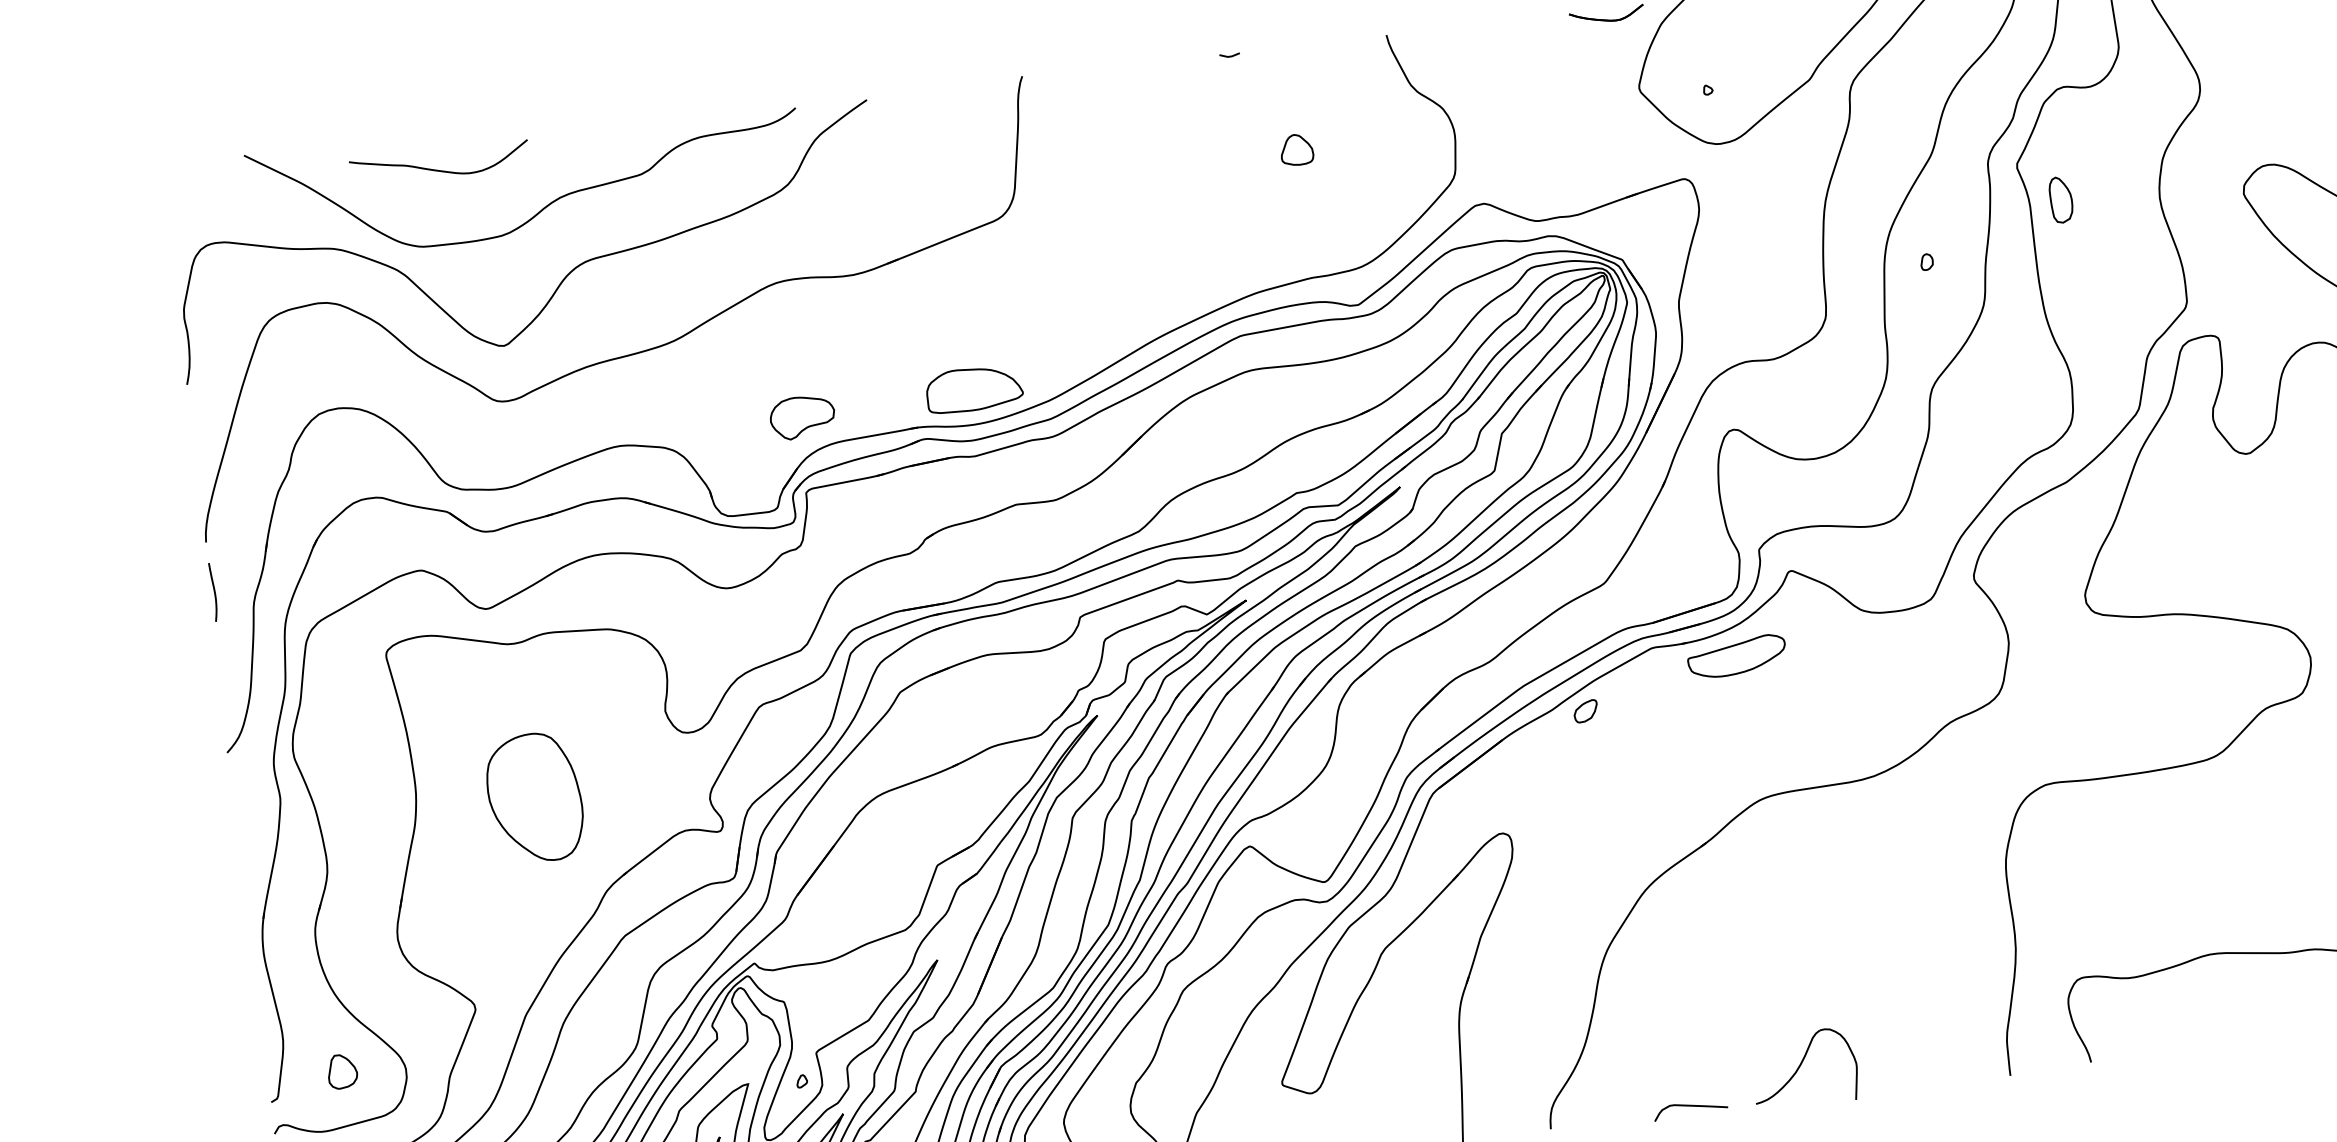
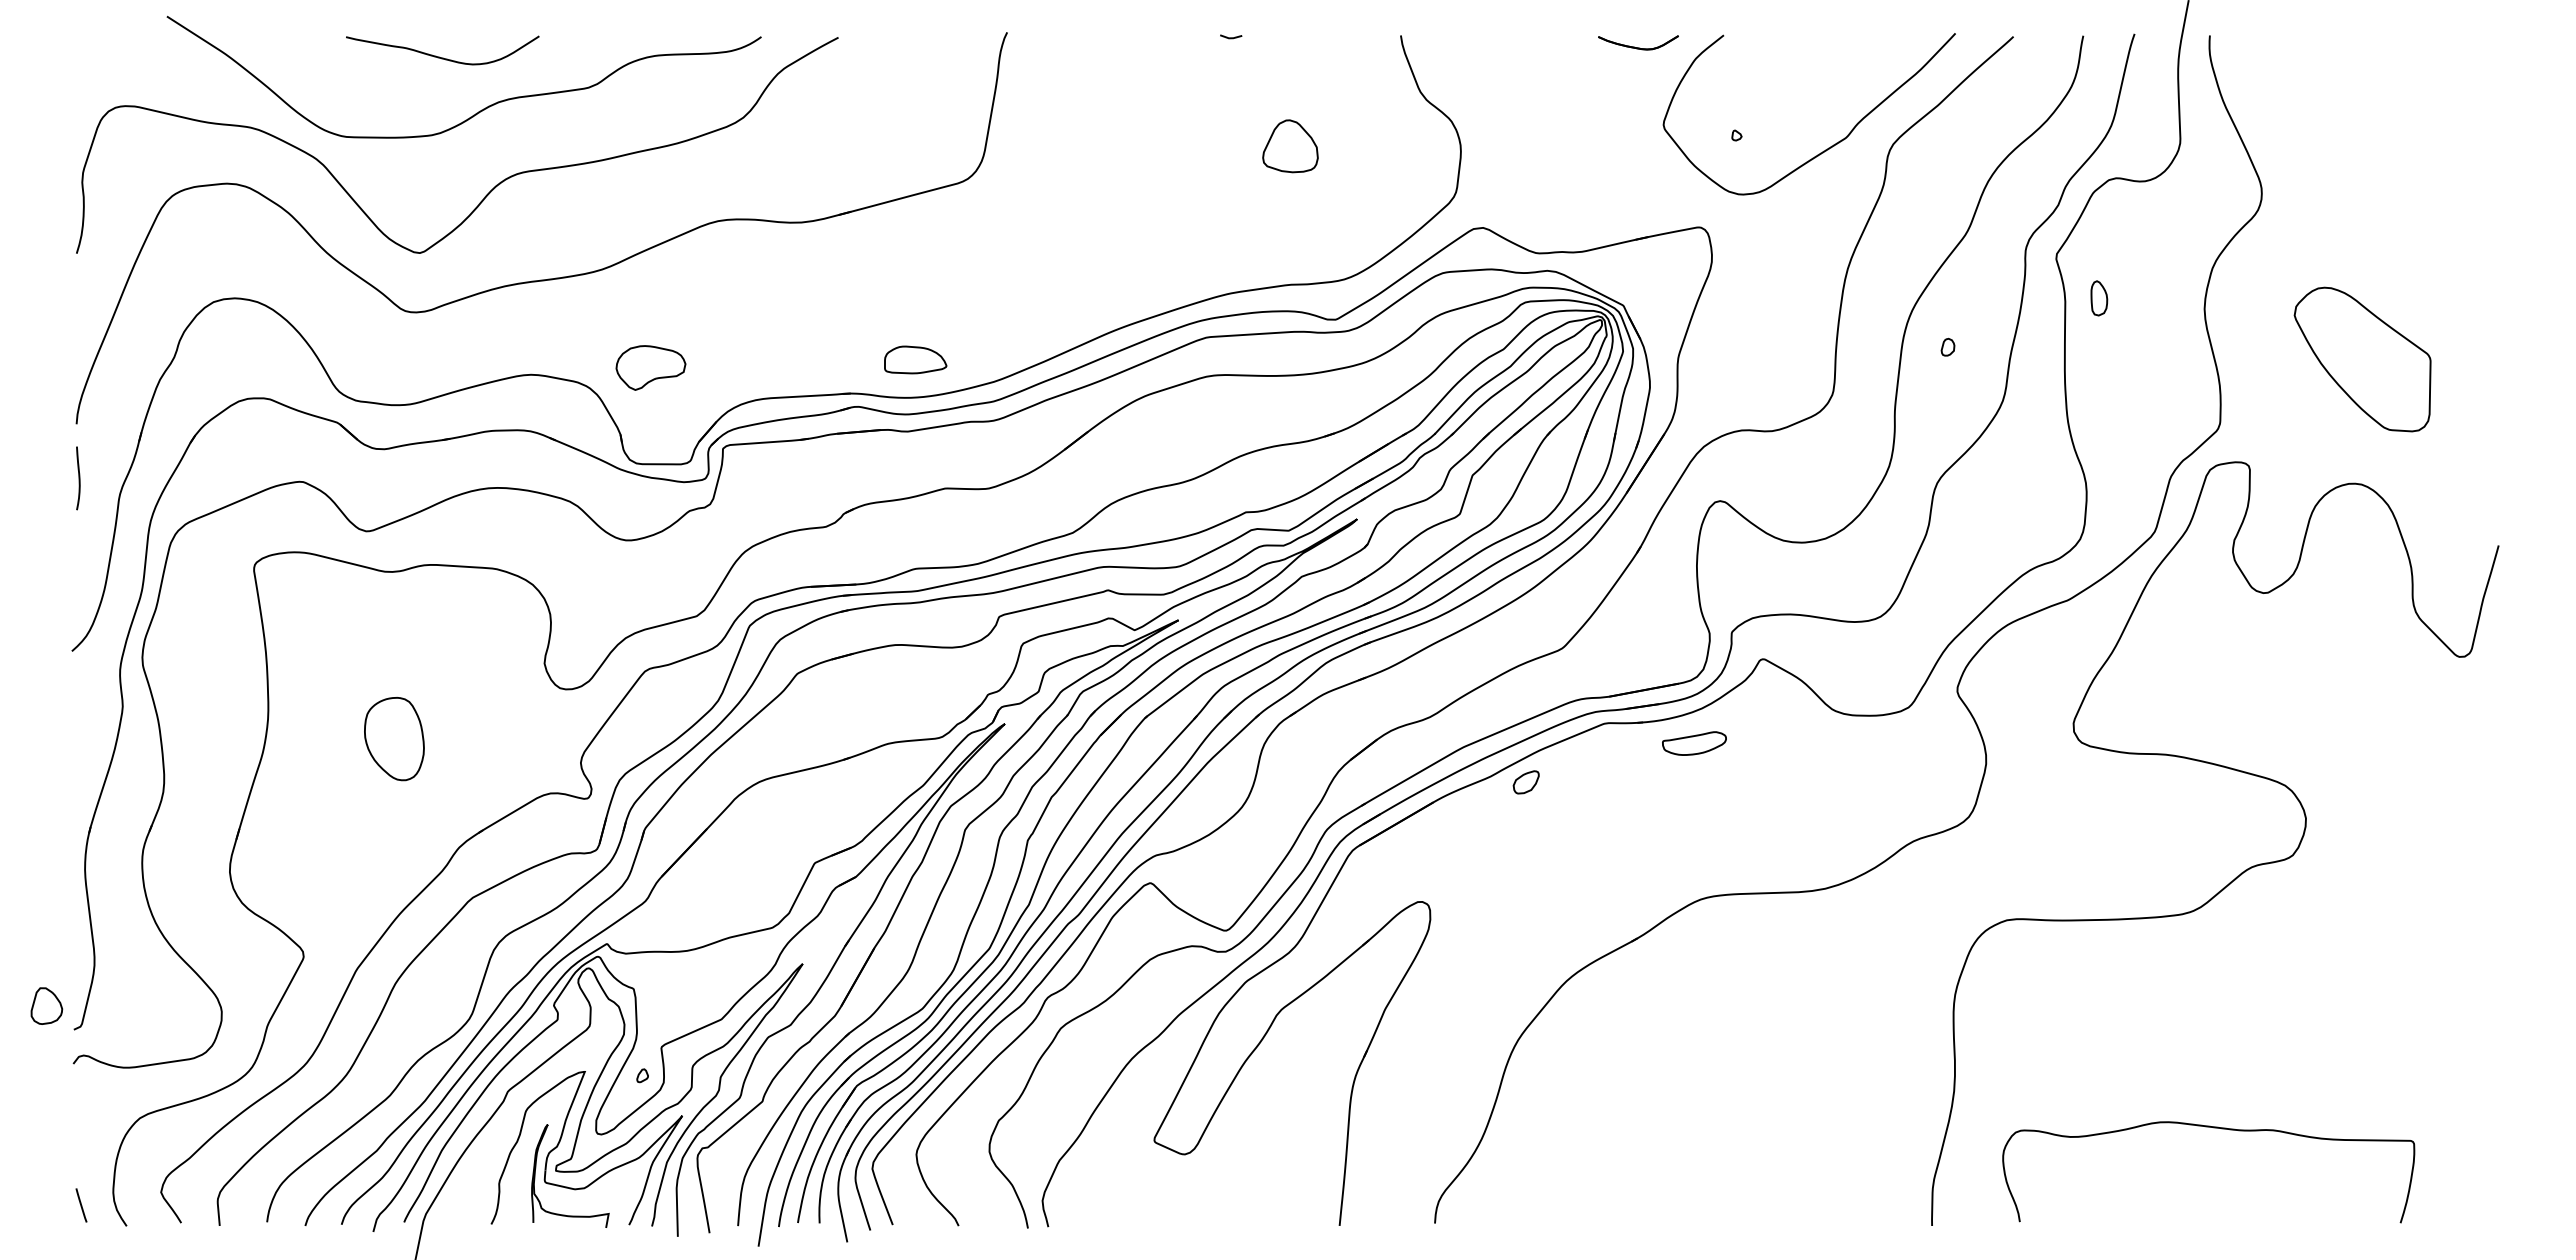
part: (1296, 150) -> (1290, 146), size x1.6
curve: (437, 169) -> (439, 56), moved
part: (2061, 200) -> (2099, 298), size x0.7
part: (974, 388) -> (915, 359), size x0.6
part: (802, 417) -> (650, 367), moved
part: (1736, 656) -> (1694, 743), size x0.6
part: (535, 797) -> (394, 738), size x0.6
part: (1804, 1068) -> (1713, 1191), removed
part: (342, 1071) -> (46, 1005), moved
curve: (1690, 1106) -> (1586, 1217), removed

